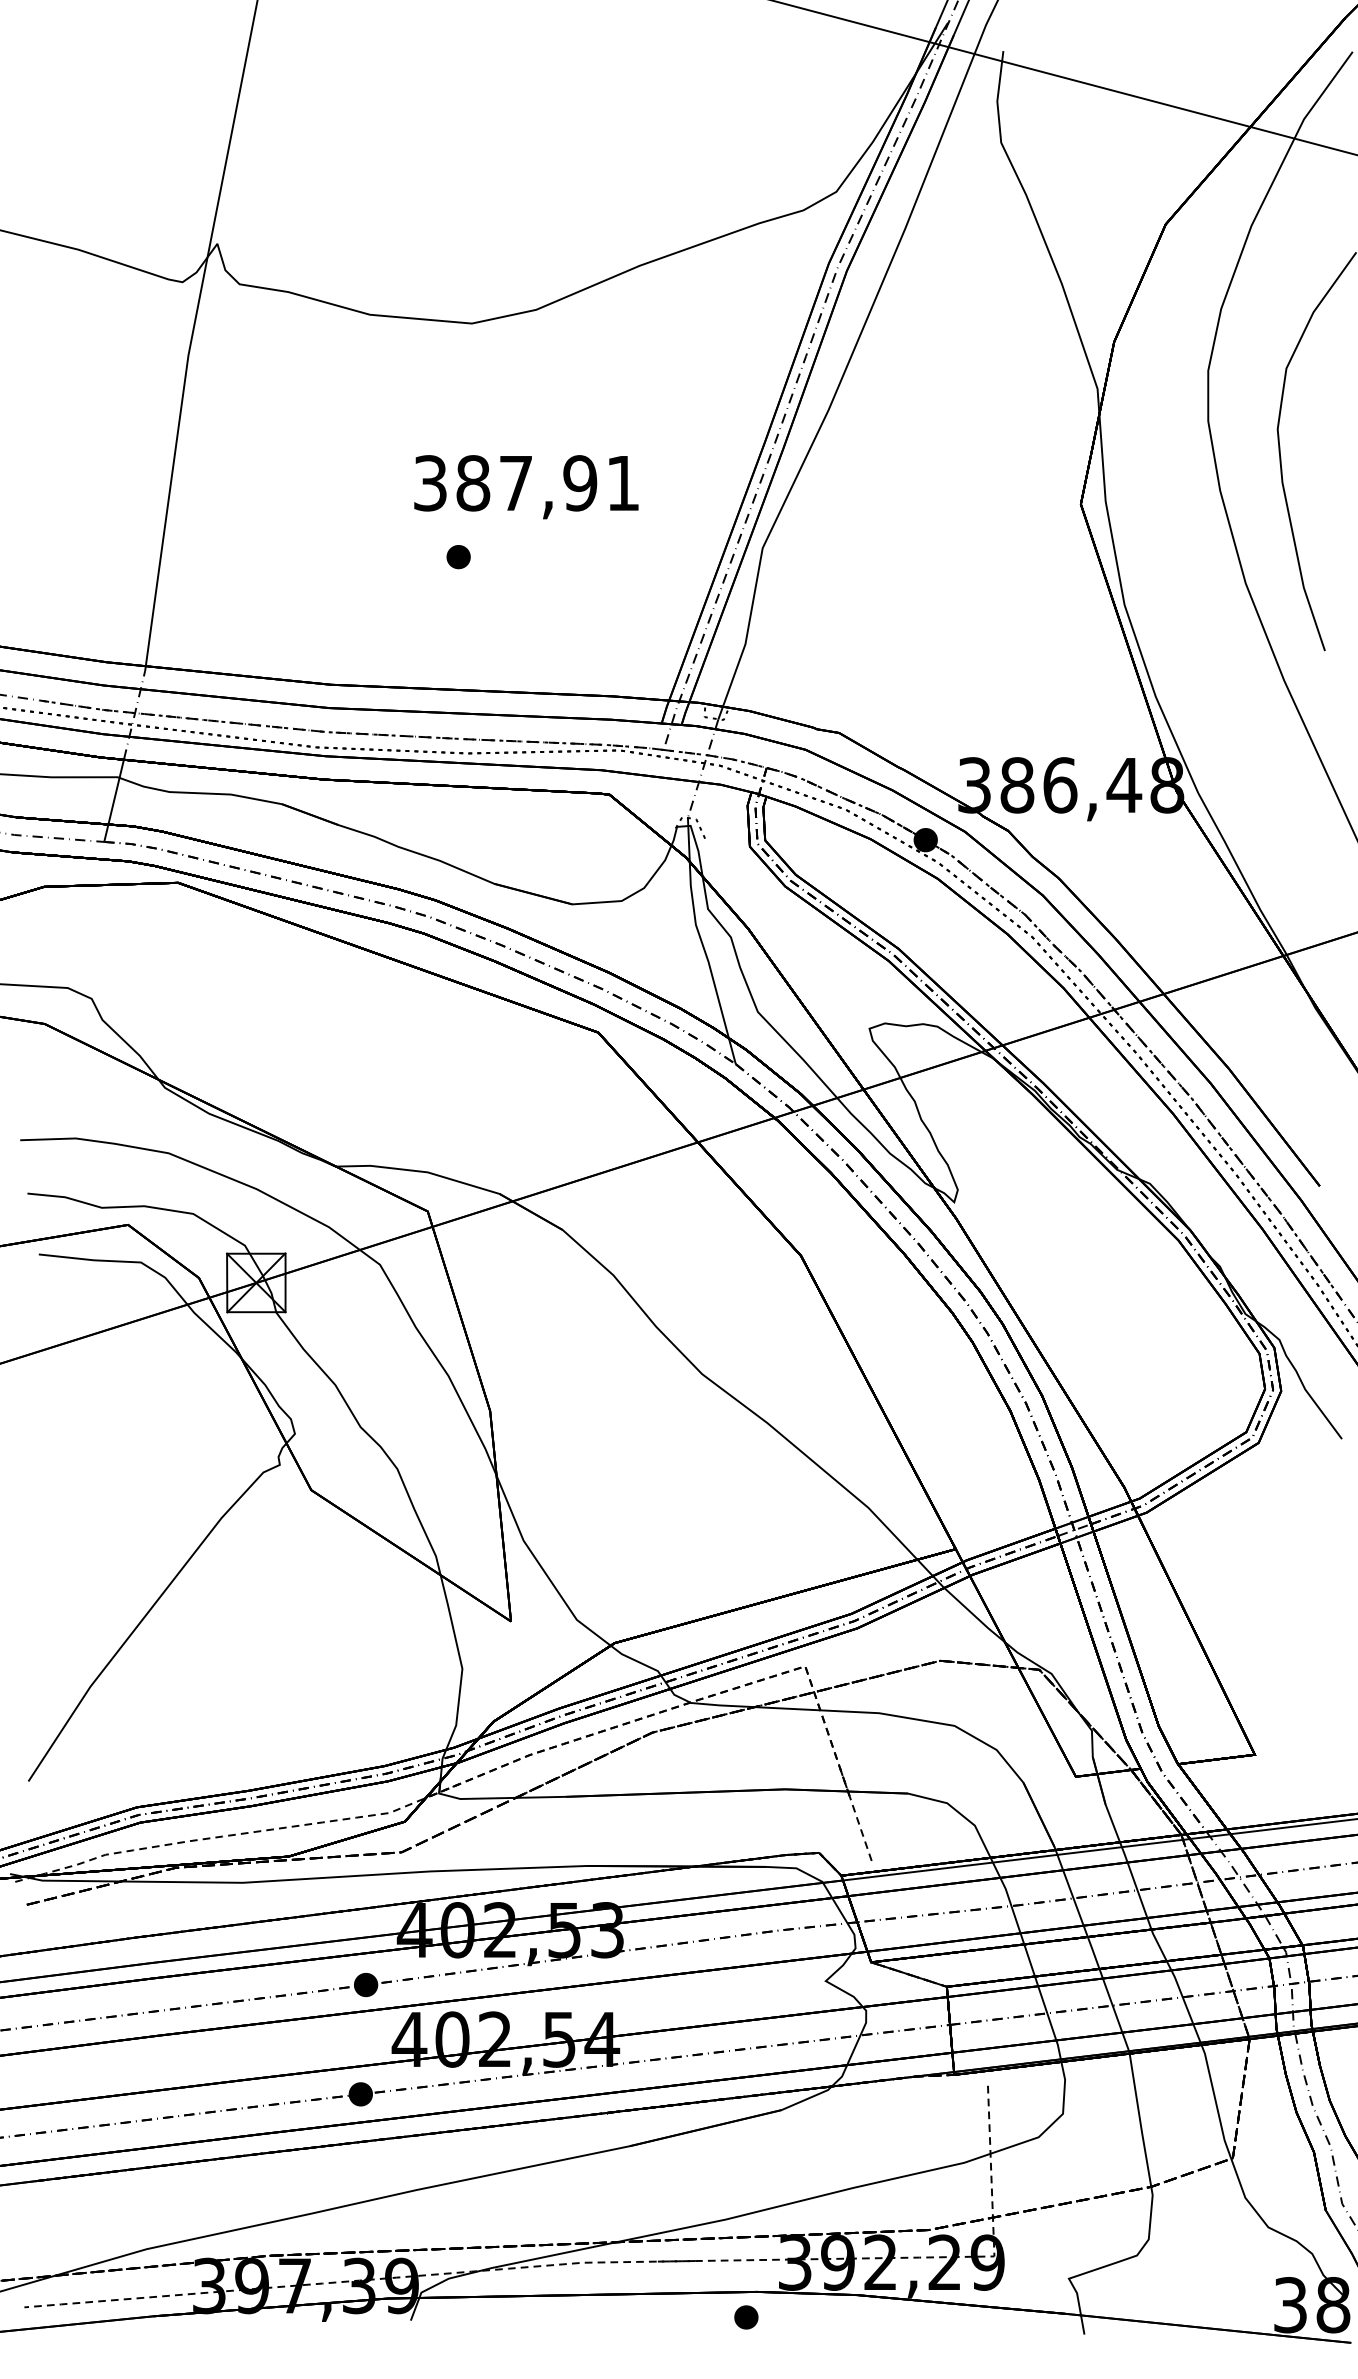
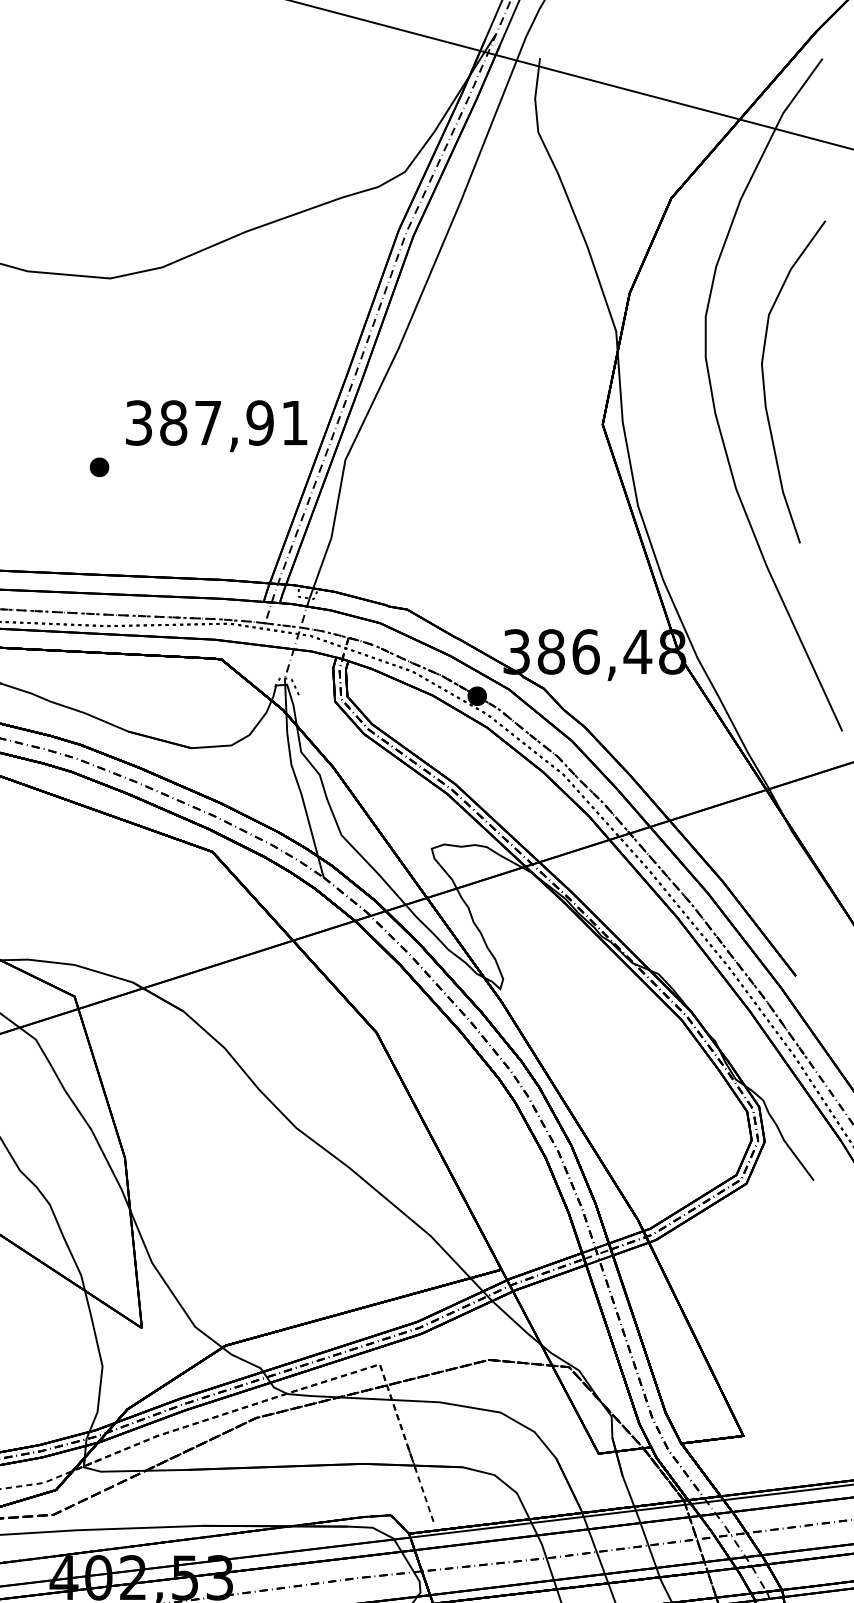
text: (526, 487) -> (216, 426), moved

